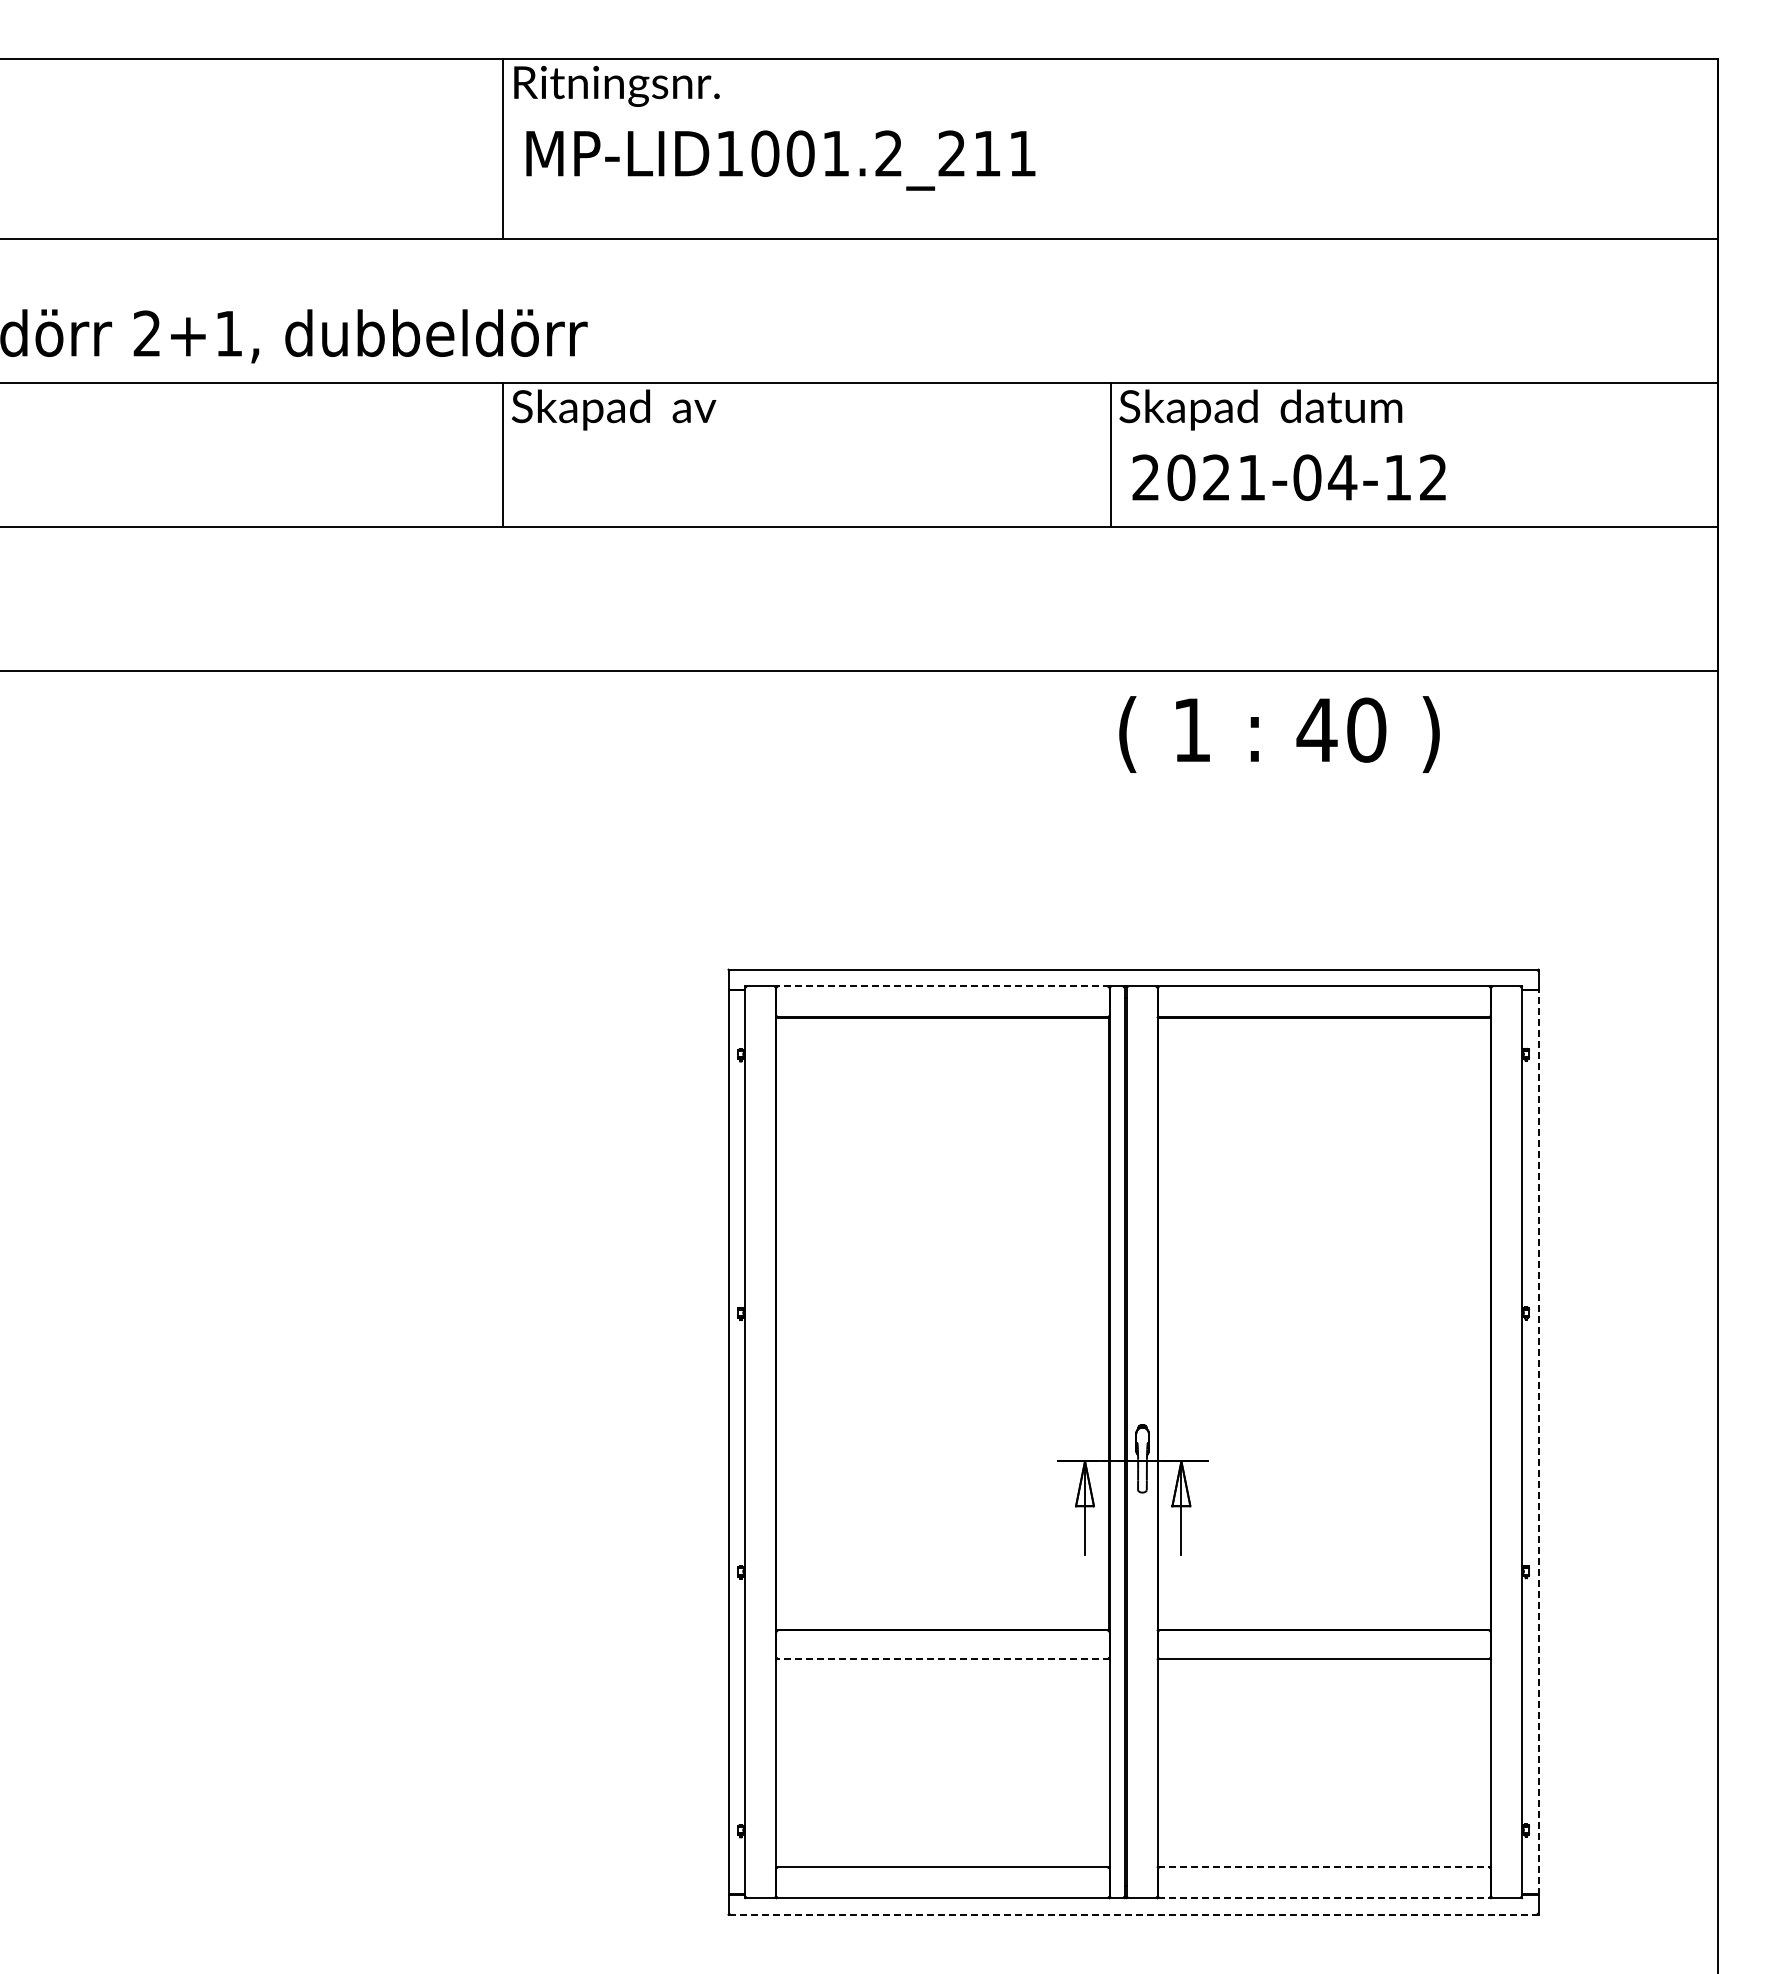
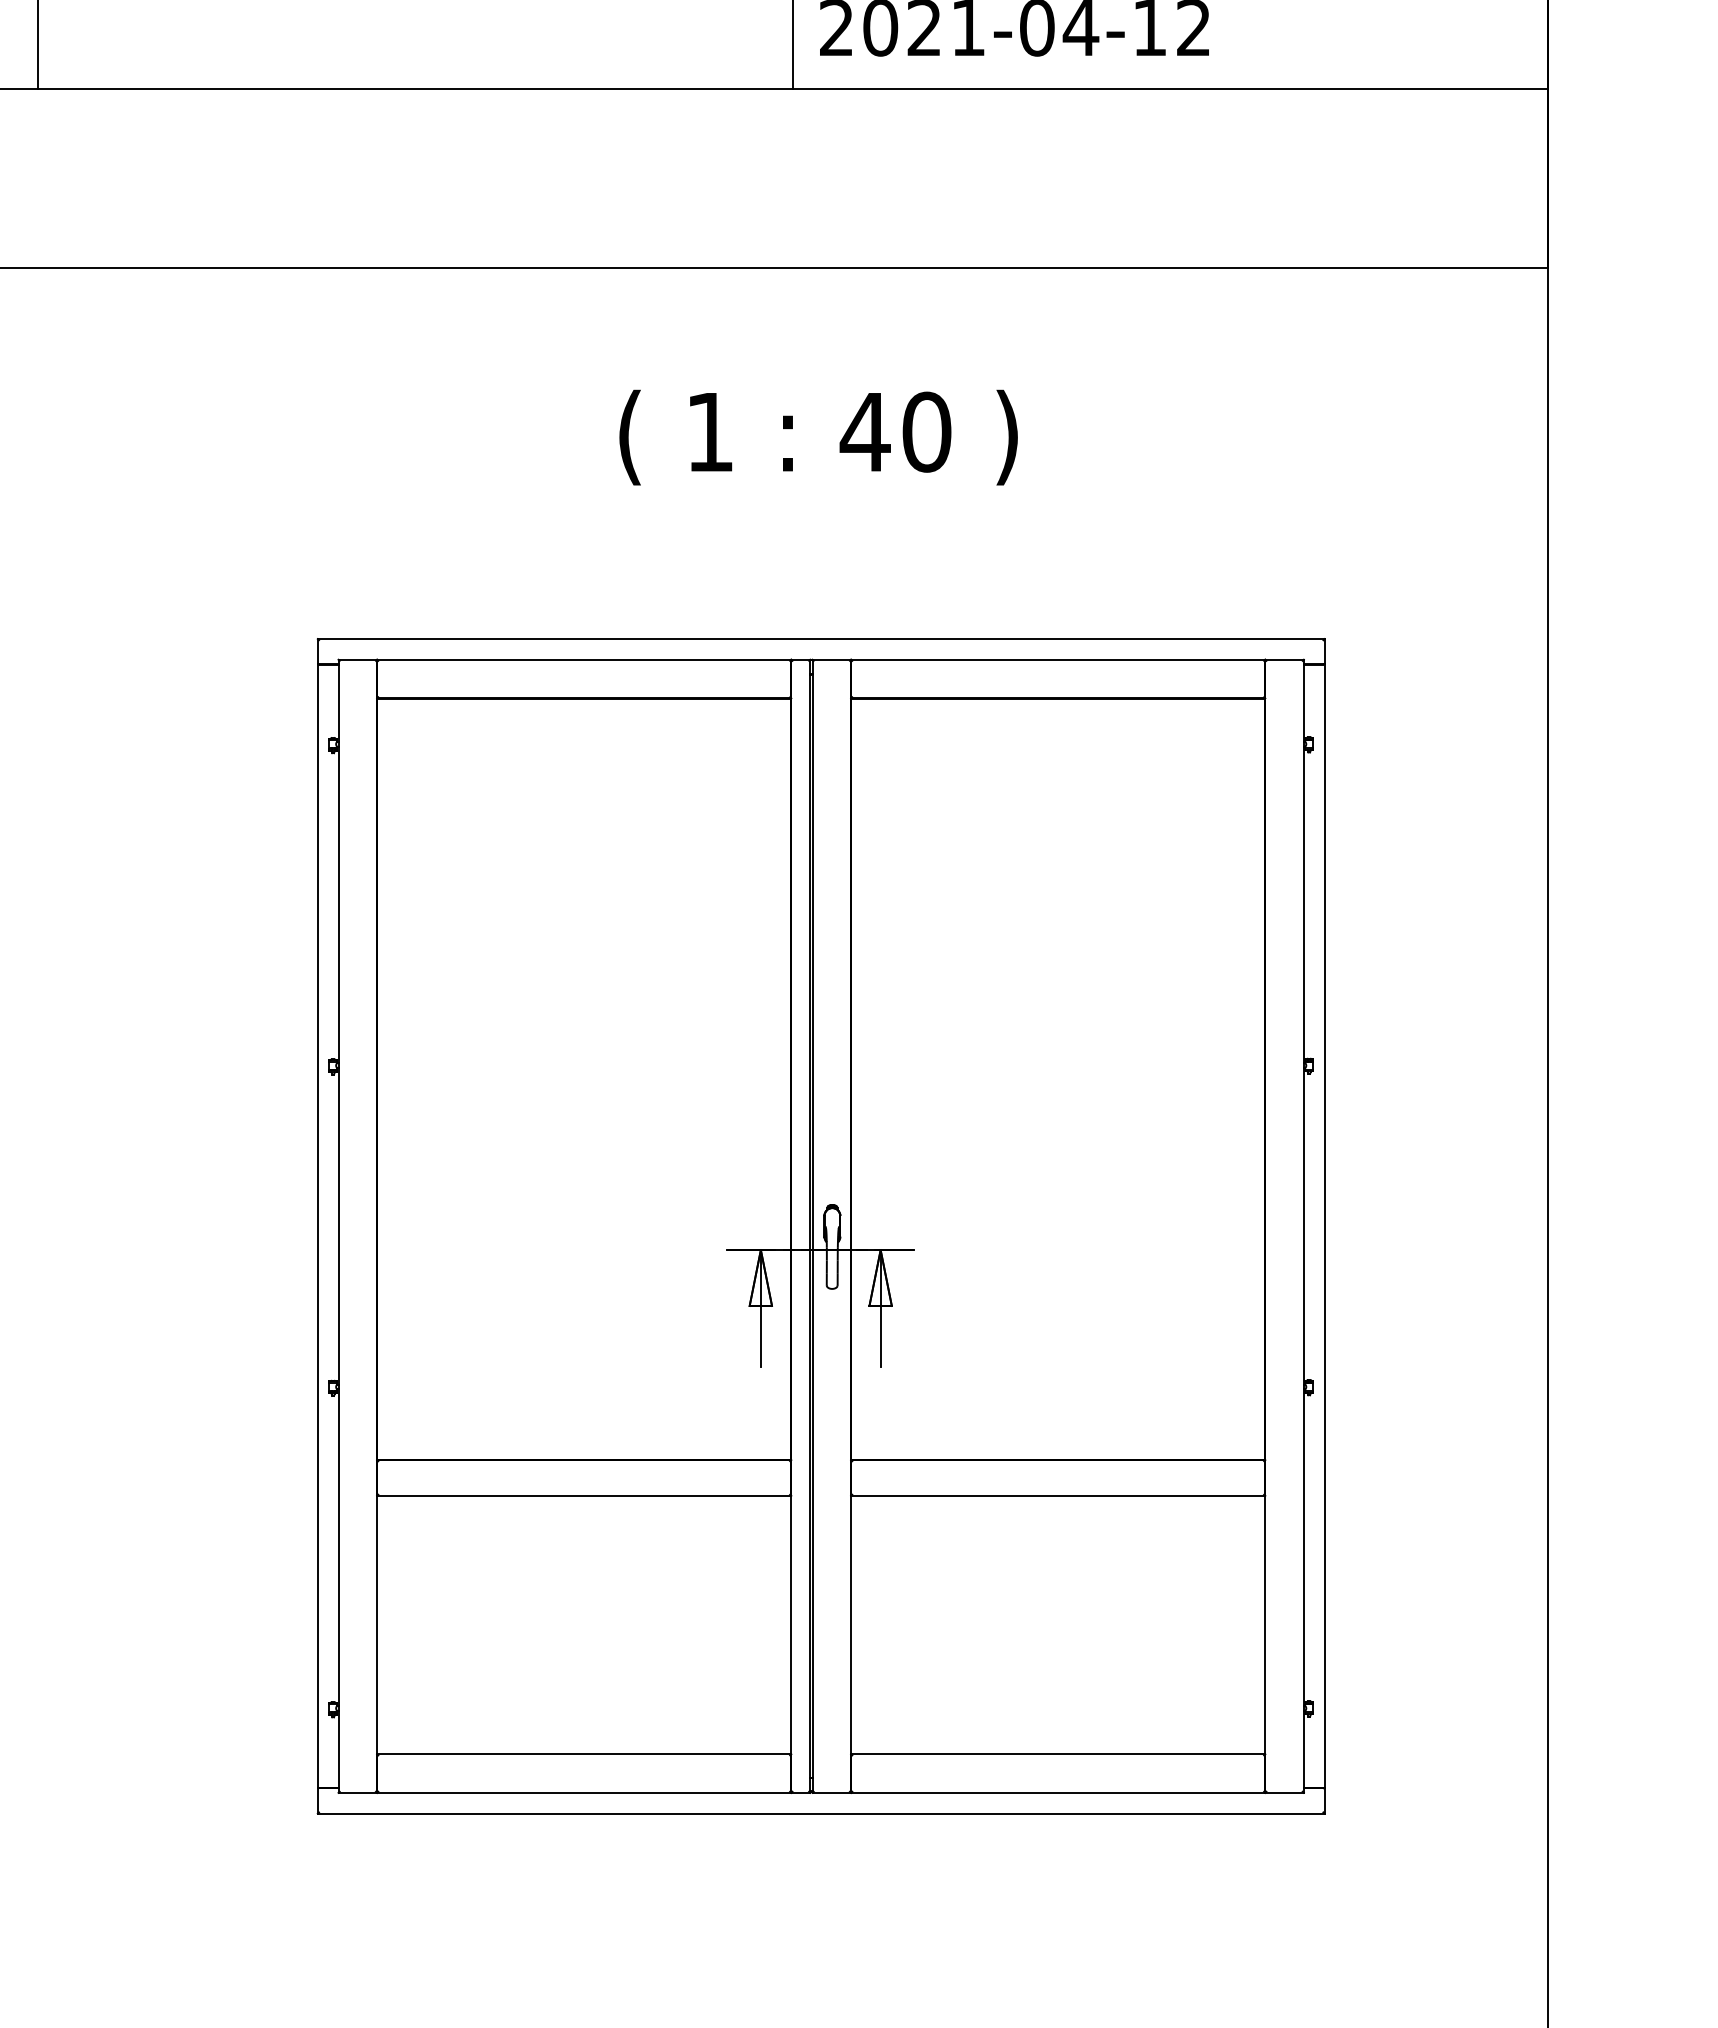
text: (1279, 734) -> (818, 437), moved
line: (942, 986) -> (583, 659), dashed -> solid
line: (1538, 1441) -> (1324, 1225), dashed -> solid
line: (942, 1659) -> (583, 1496), dashed -> solid
line: (1324, 1867) -> (1058, 1754), dashed -> solid
line: (1324, 1898) -> (1058, 1793), dashed -> solid
line: (1134, 1914) -> (822, 1813), dashed -> solid

